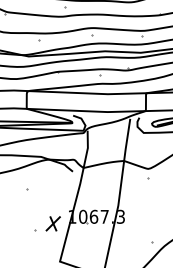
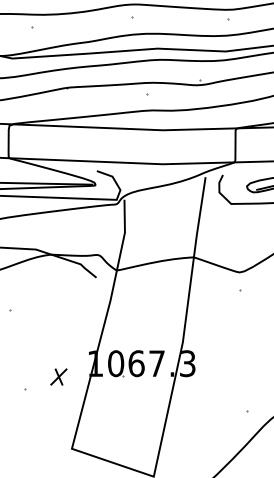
part: (52, 223) -> (57, 376), size x0.6

